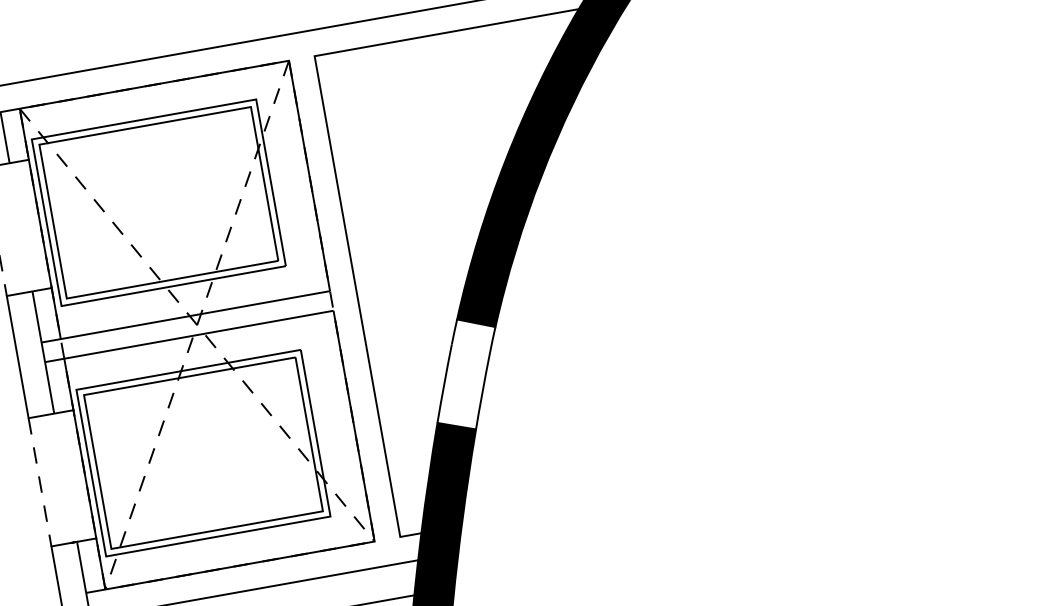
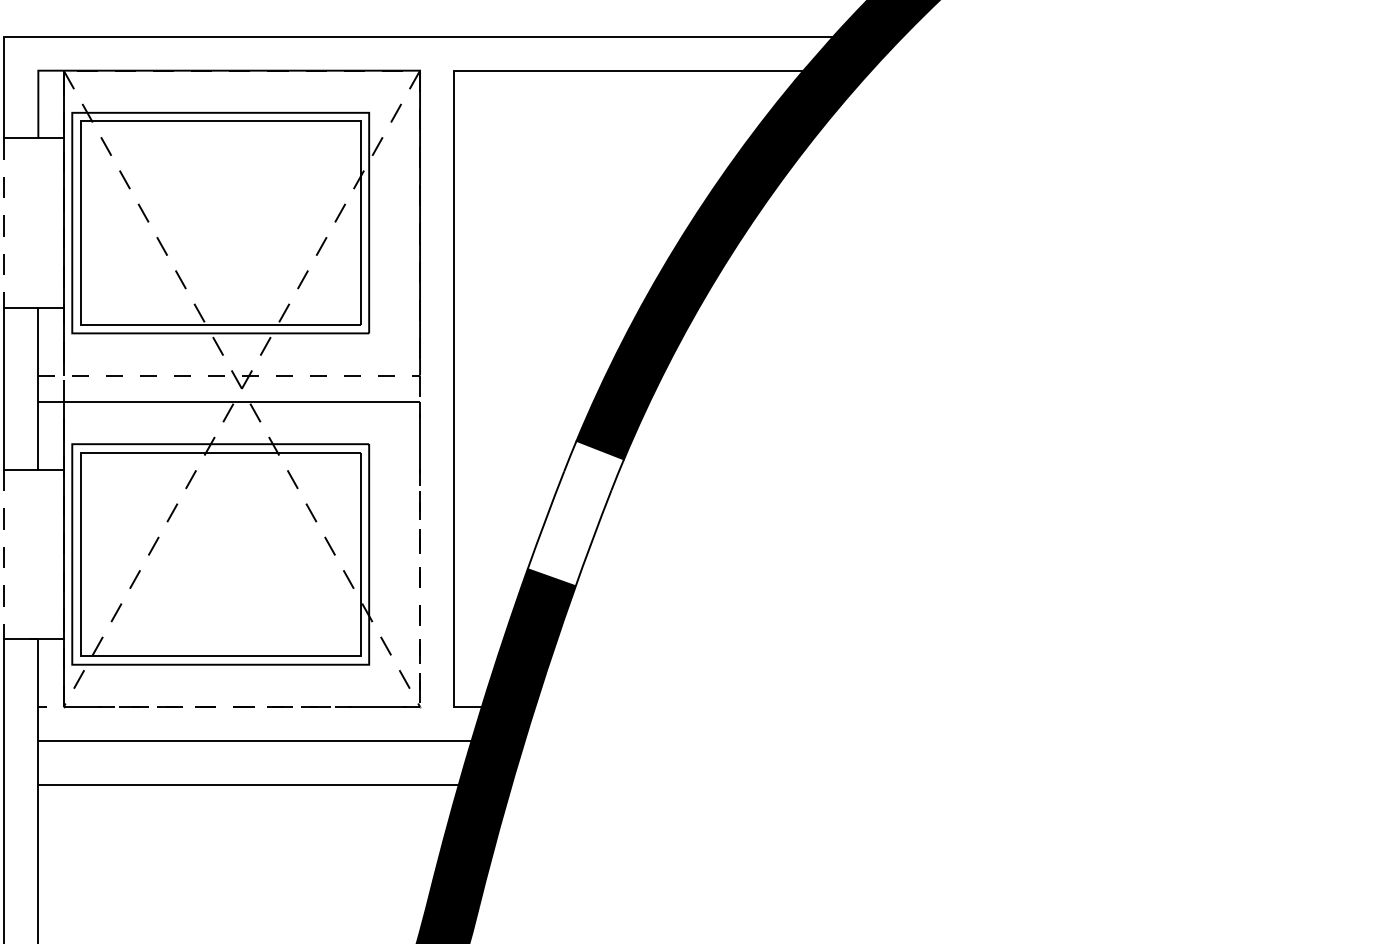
line: (186, 316) -> (229, 375), solid -> dashed
line: (346, 546) -> (382, 706), solid -> dashed

